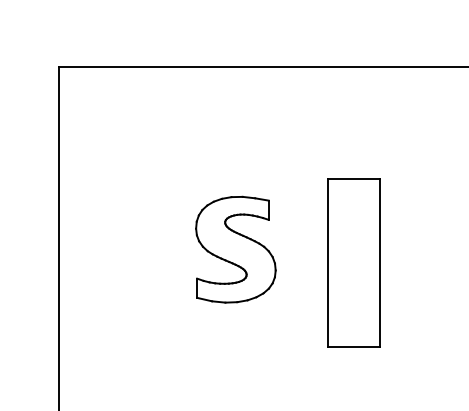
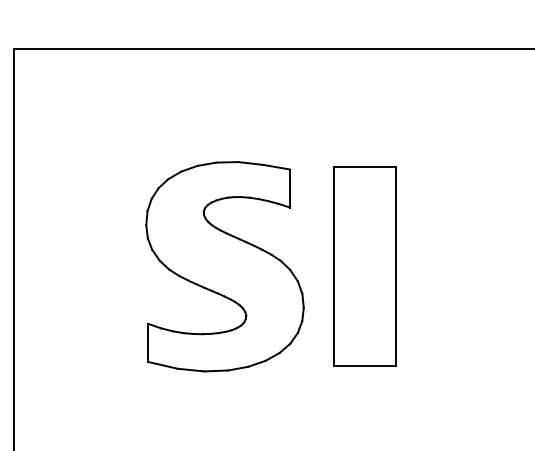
part: (235, 249) -> (224, 266), size x1.67
part: (353, 262) -> (364, 266), moved

